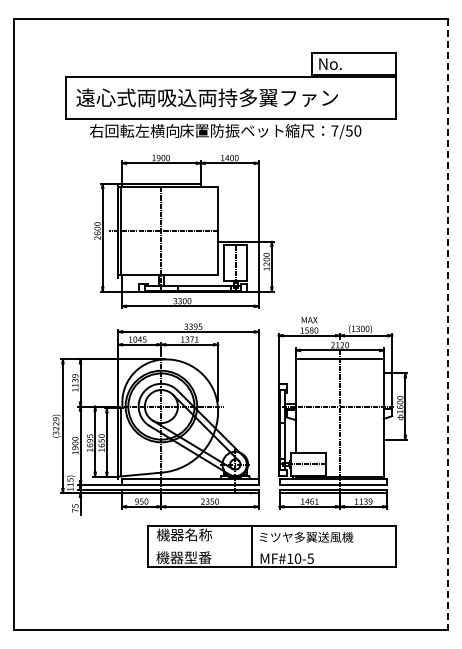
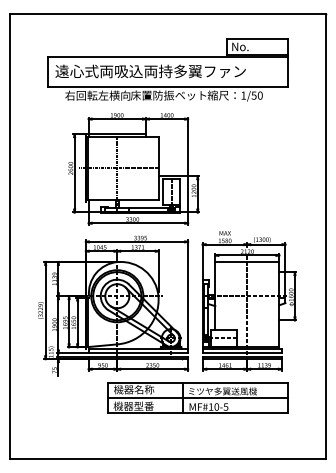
text: (334, 130) -> (243, 95), 7/50 -> 1/50
line: (448, 324) -> (326, 236), dashed -> solid
line: (272, 546) -> (198, 398), added

